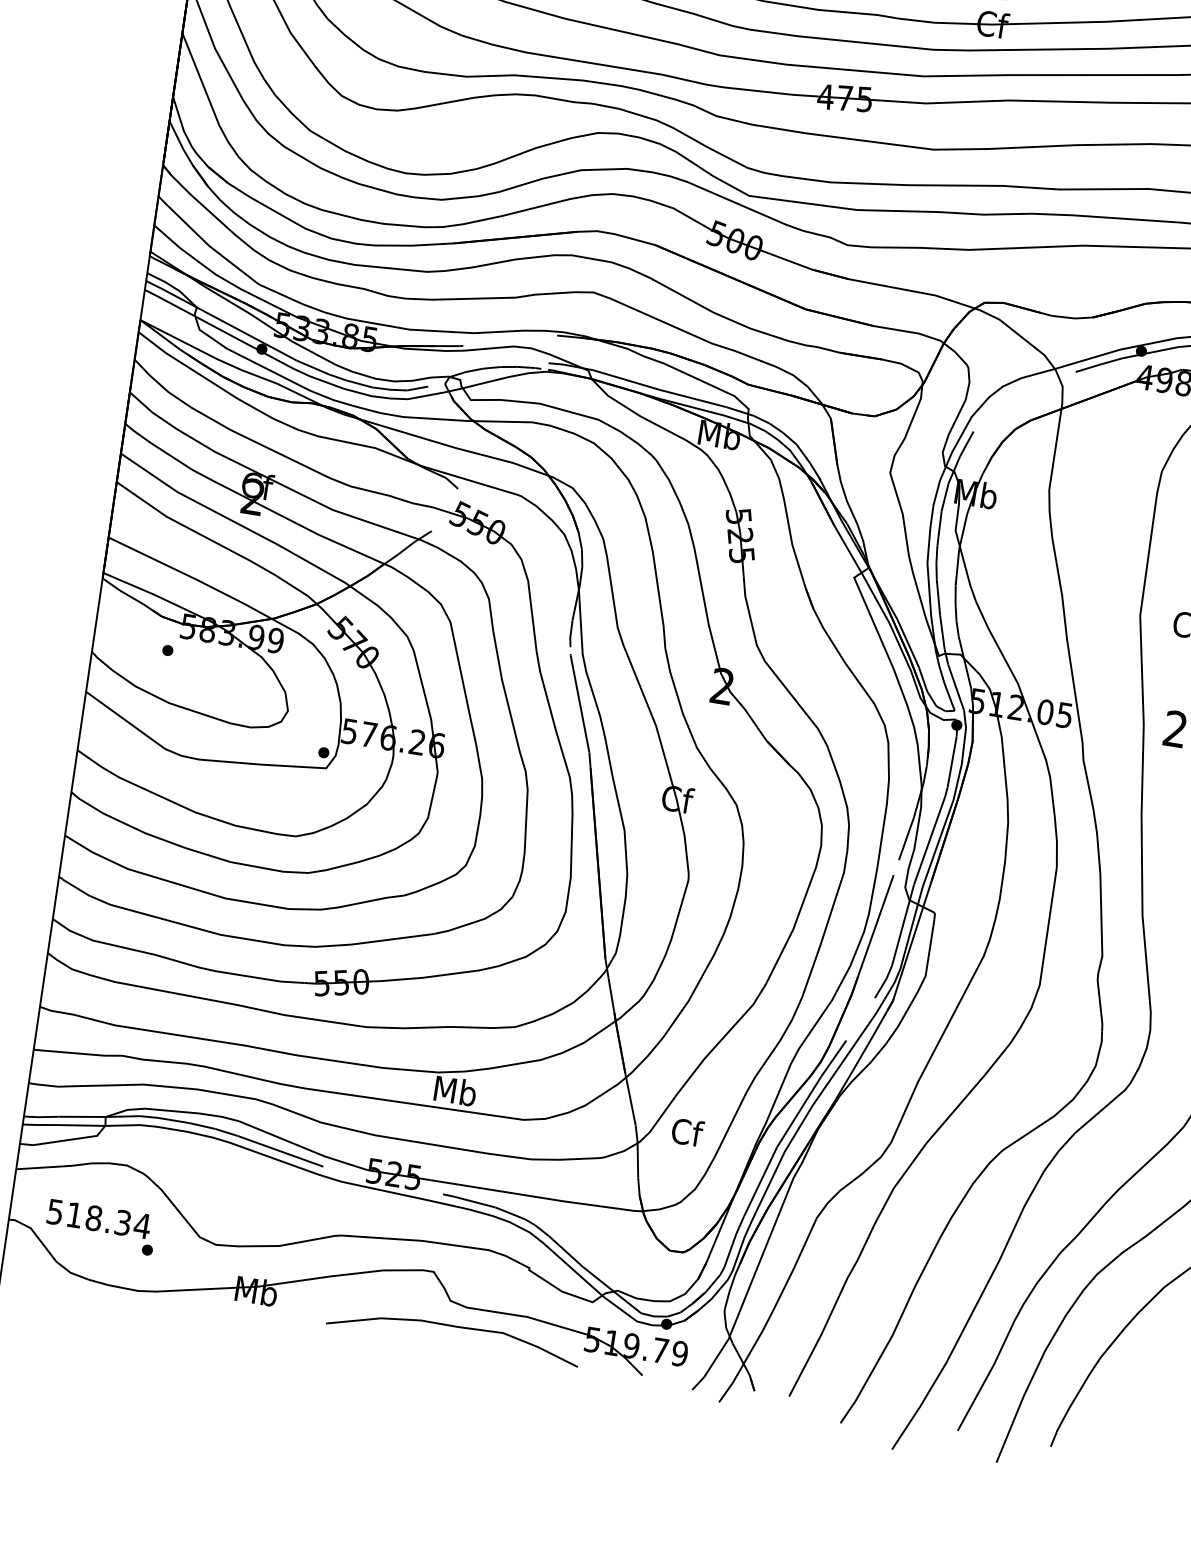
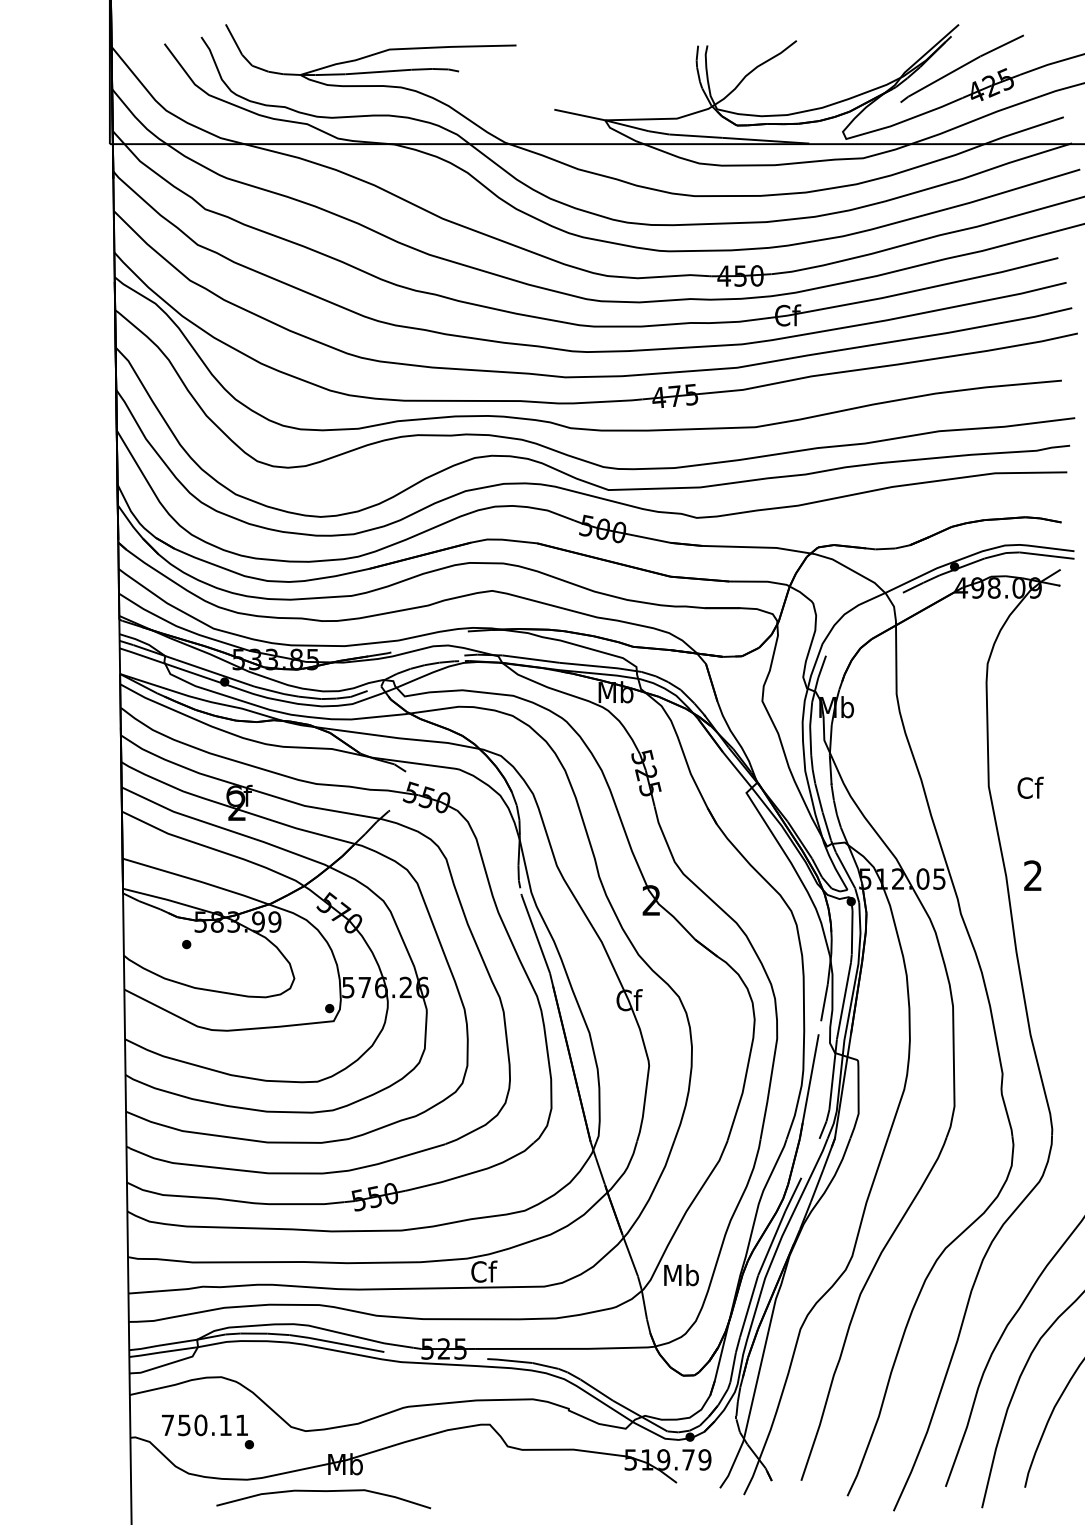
text: (455, 1090) -> (483, 1271), Mb -> Cf
text: (687, 1132) -> (681, 1275), Cf -> Mb
text: (98, 1219) -> (204, 1425), 518.34 -> 750.11
curve: (454, 1326) -> (323, 1491), moved

